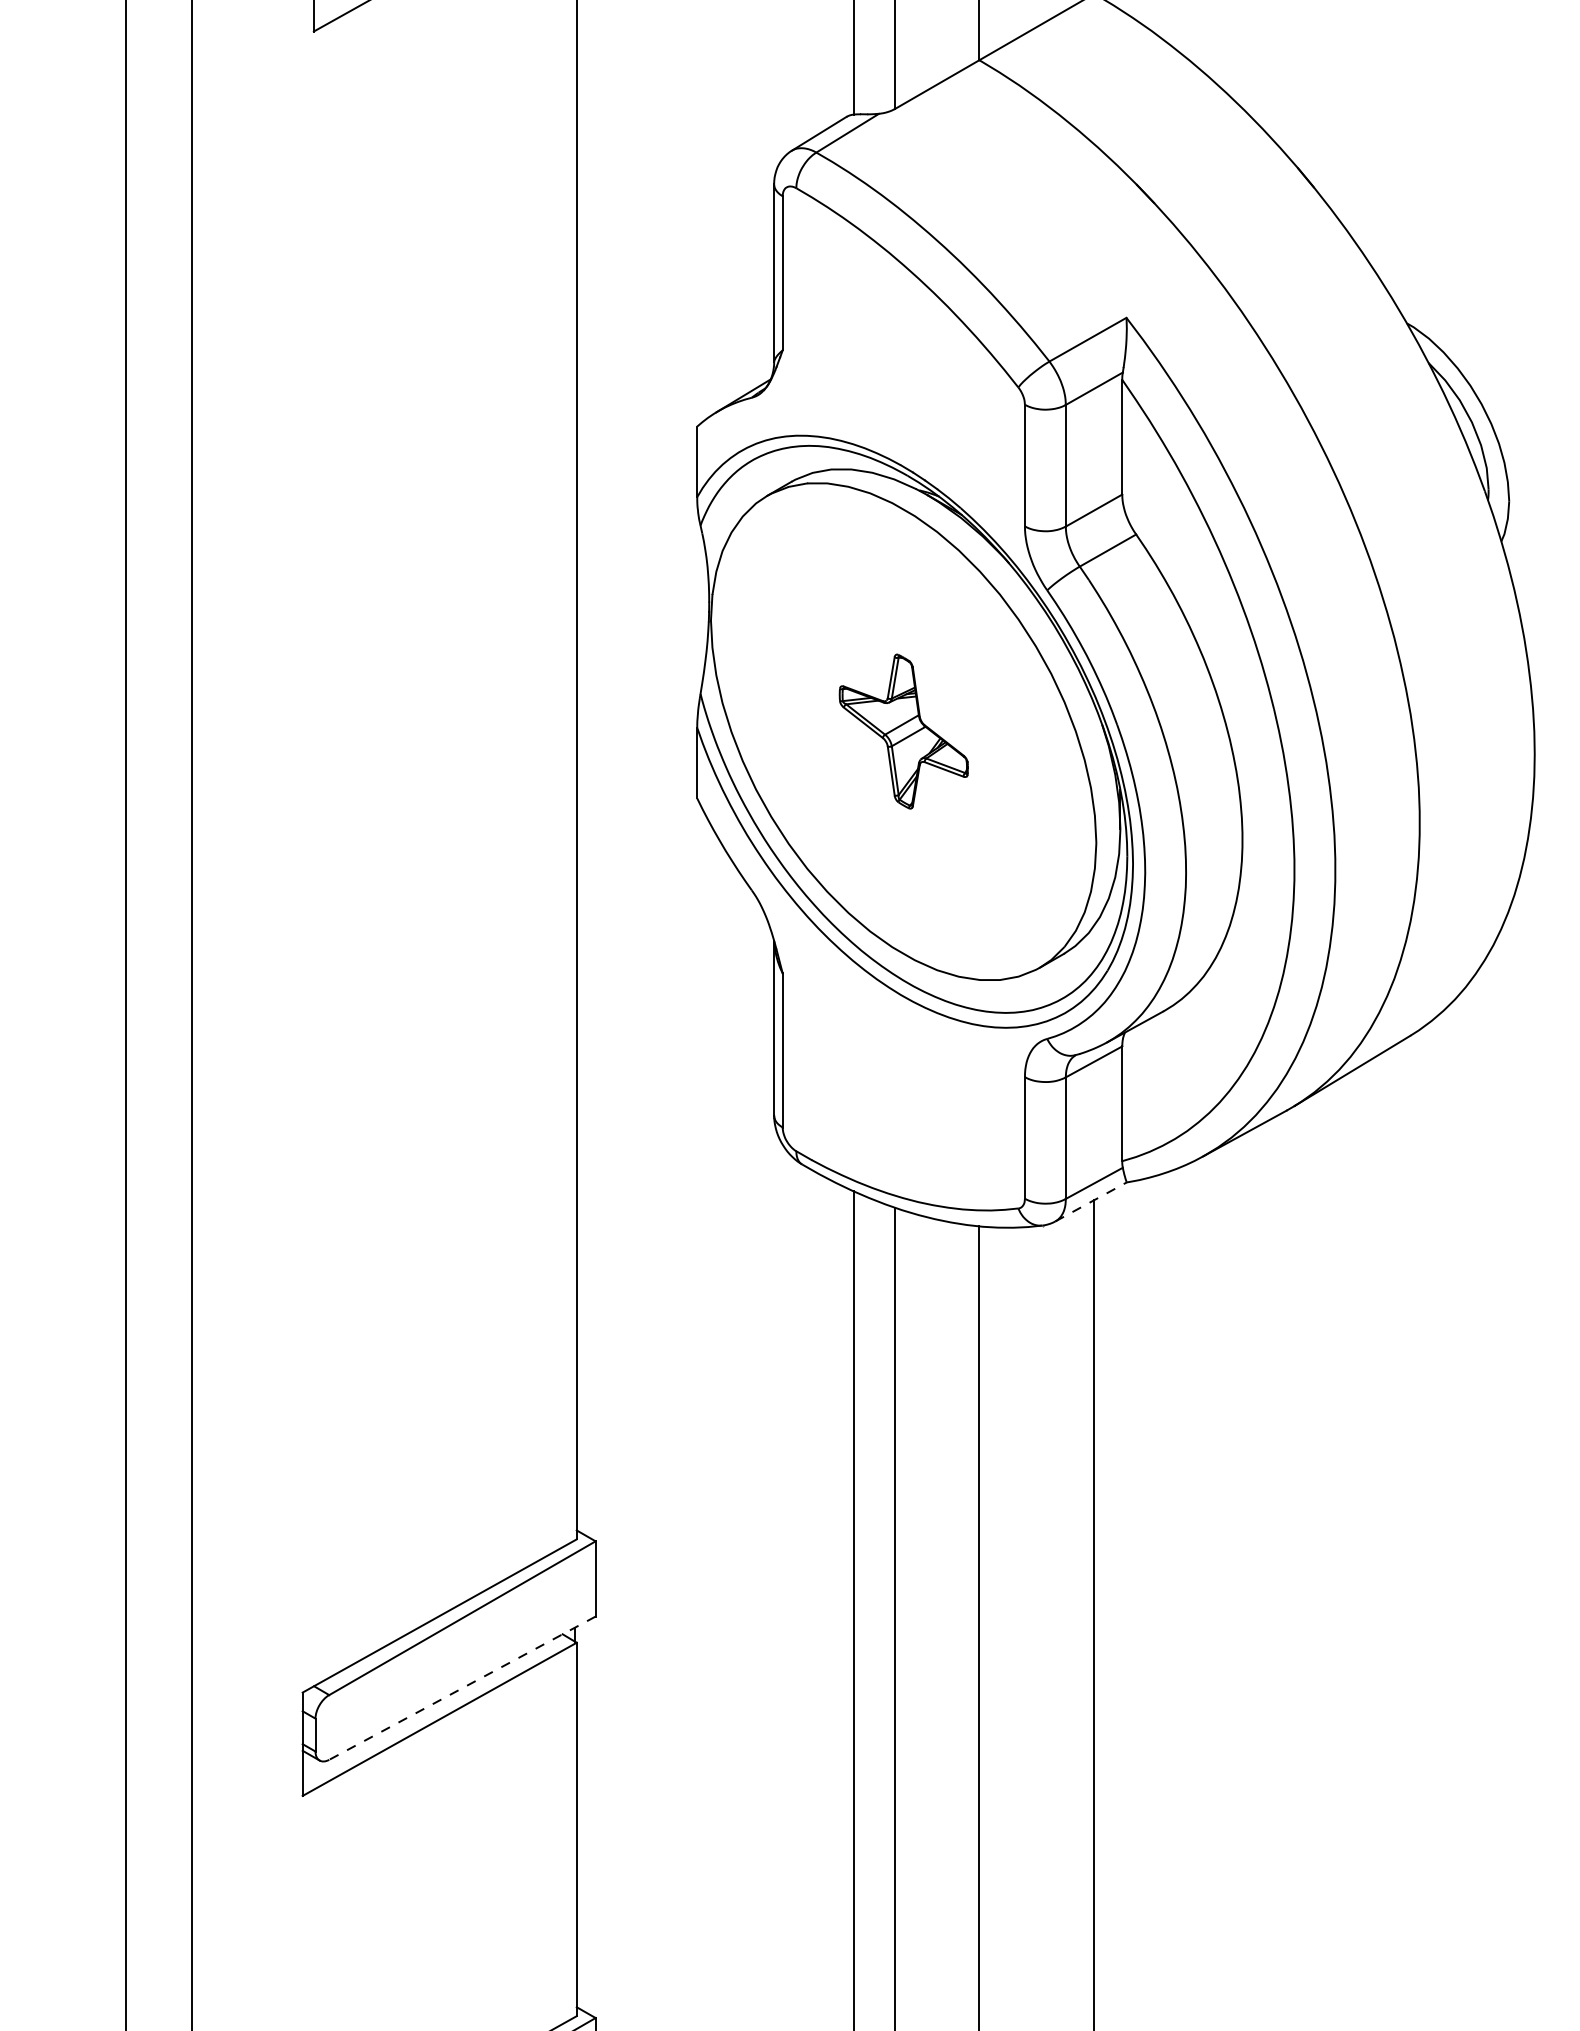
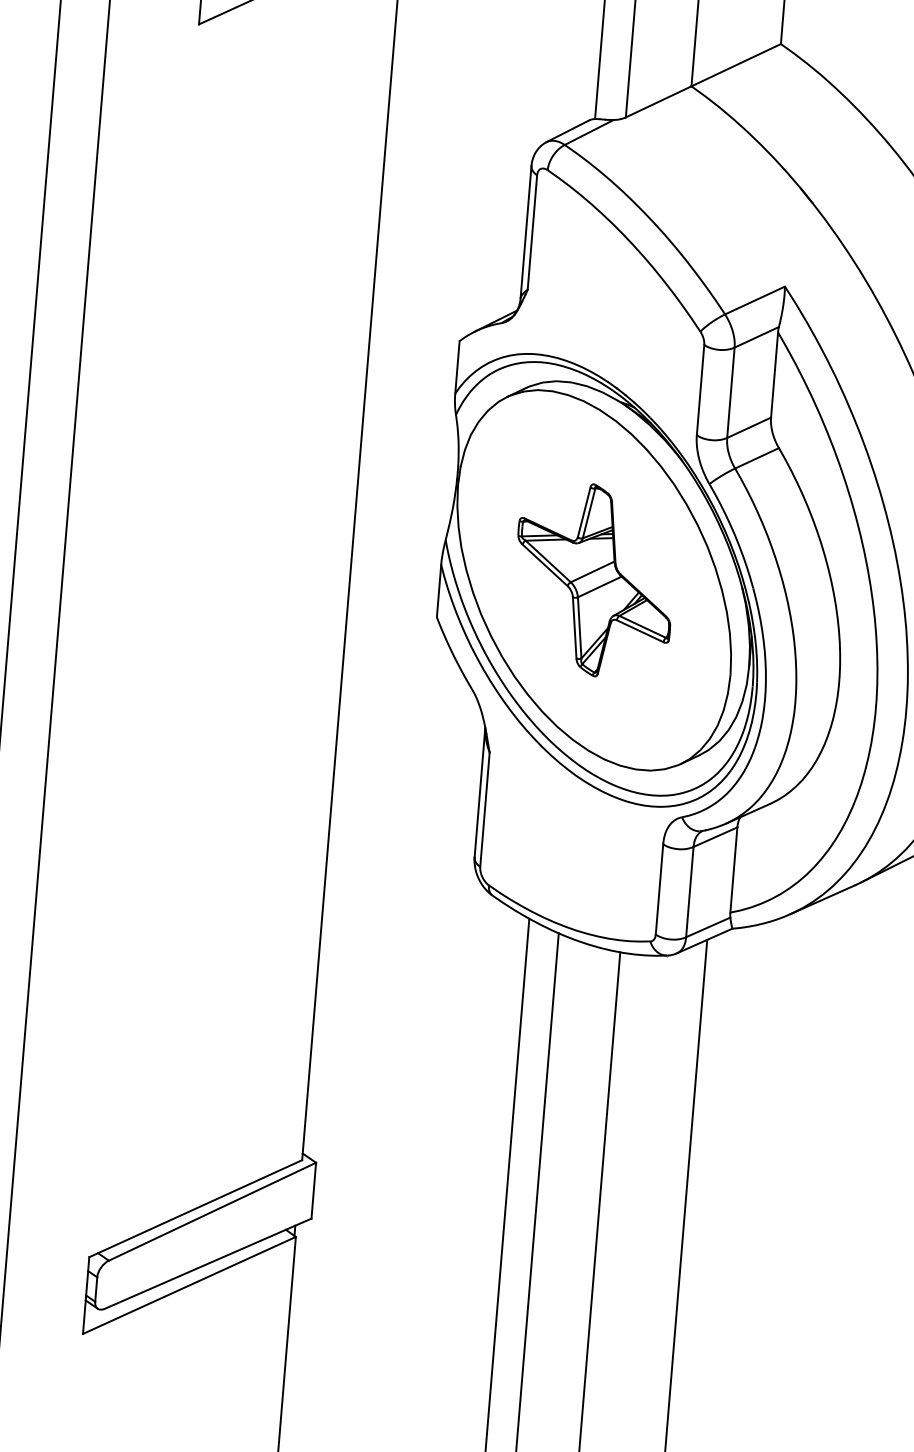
part: (903, 731) -> (594, 580), size x1.67
line: (1091, 1201) -> (705, 940), dashed -> solid
line: (462, 1688) -> (208, 1263), dashed -> solid

